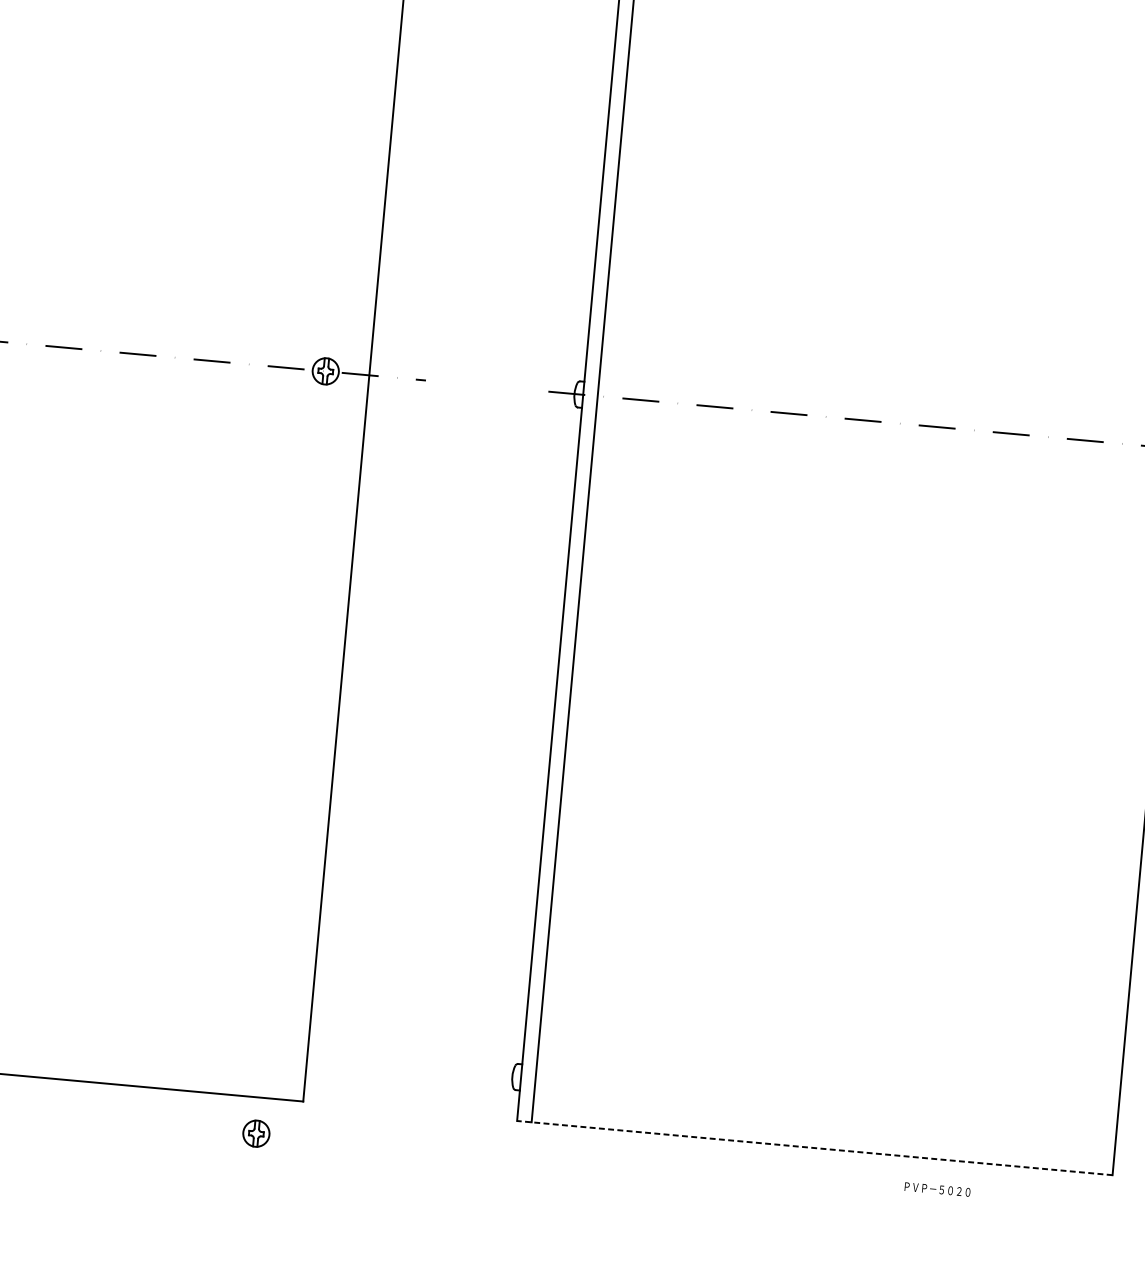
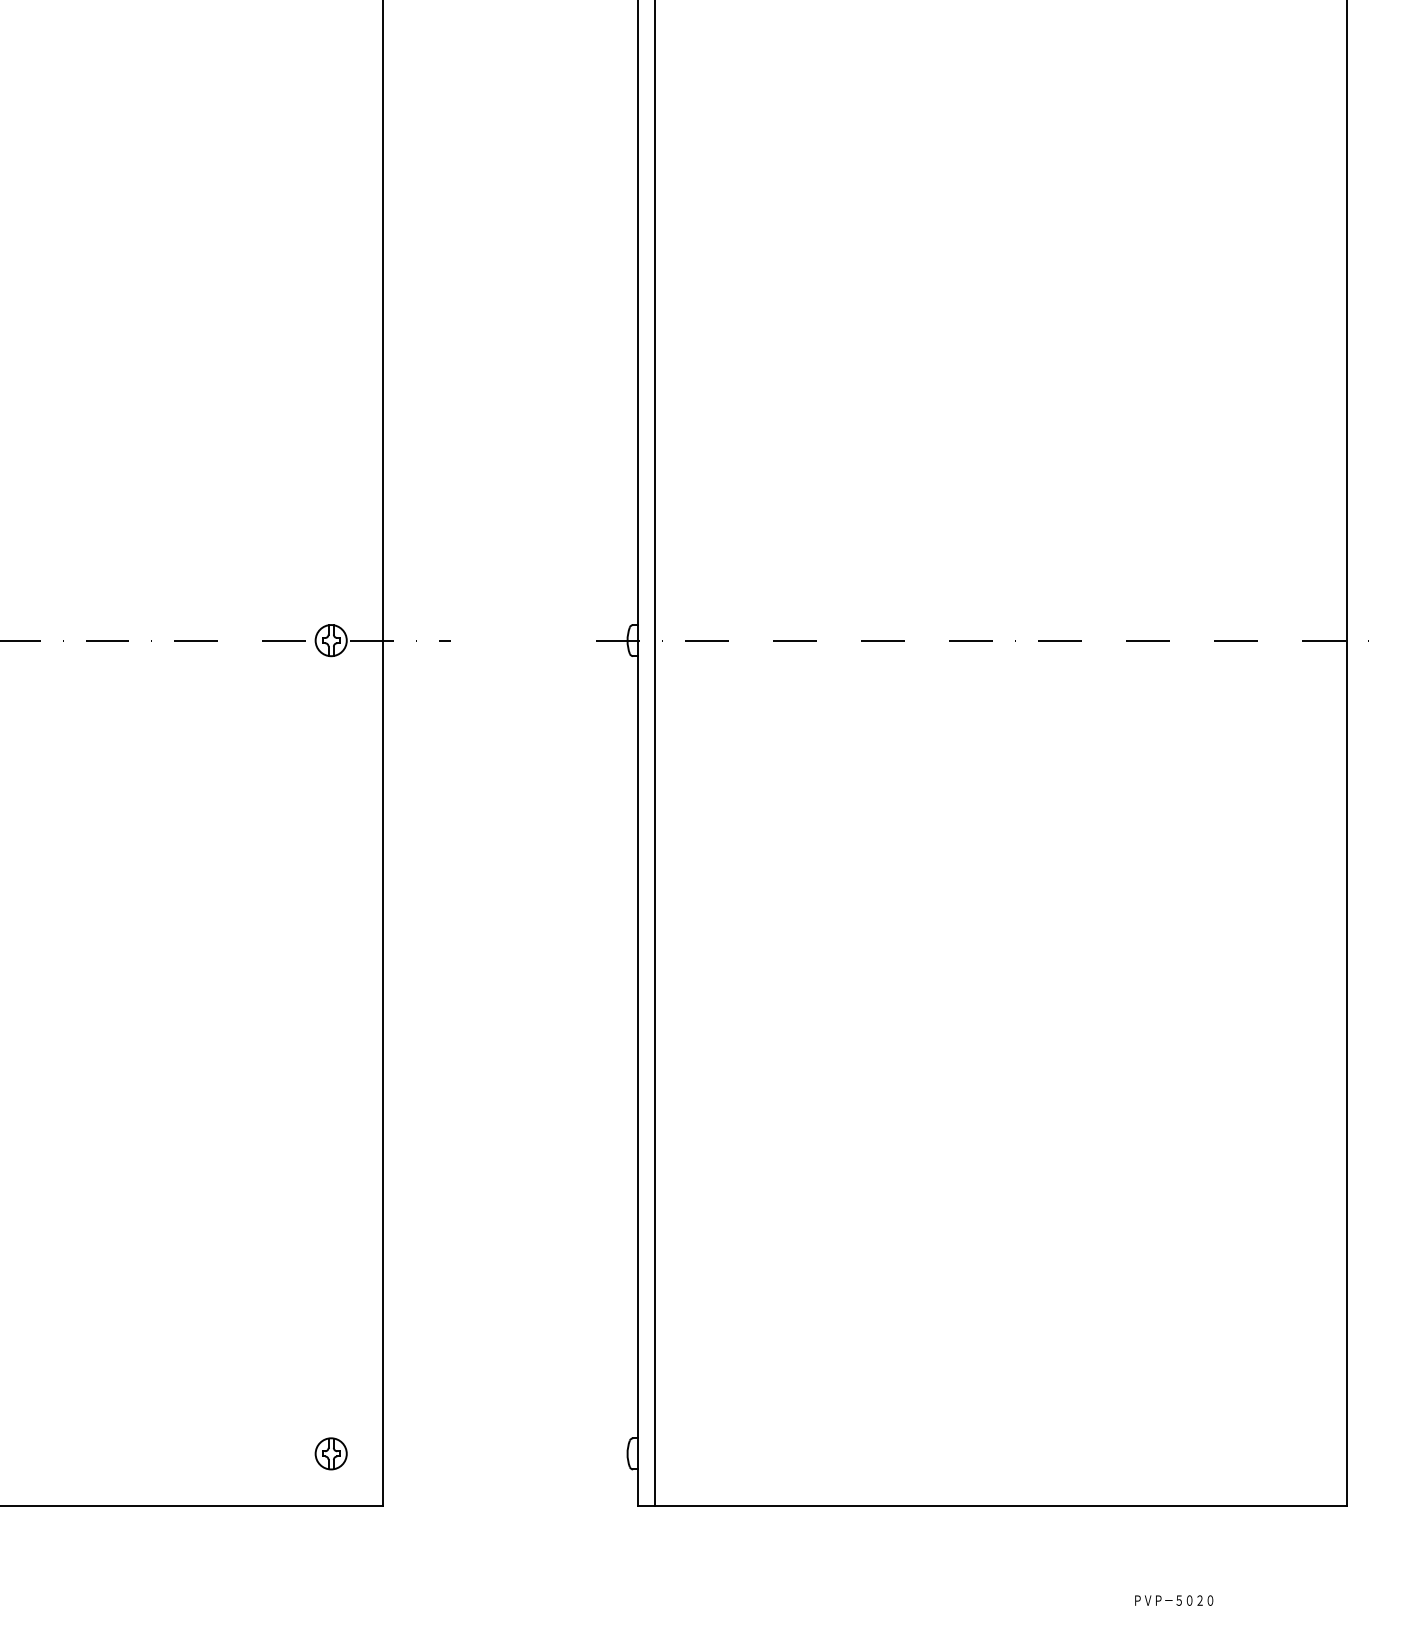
part: (255, 1133) -> (330, 1453), moved
line: (814, 1147) -> (992, 1505), dashed -> solid
text: (937, 1189) -> (1174, 1600), moved

